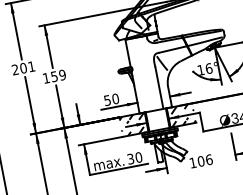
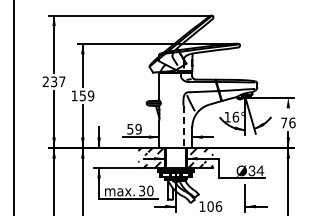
text: (27, 67) -> (58, 81), 201 -> 237
line: (159, 87) -> (183, 126), solid -> dashed
text: (115, 99) -> (138, 129), 50 -> 59

